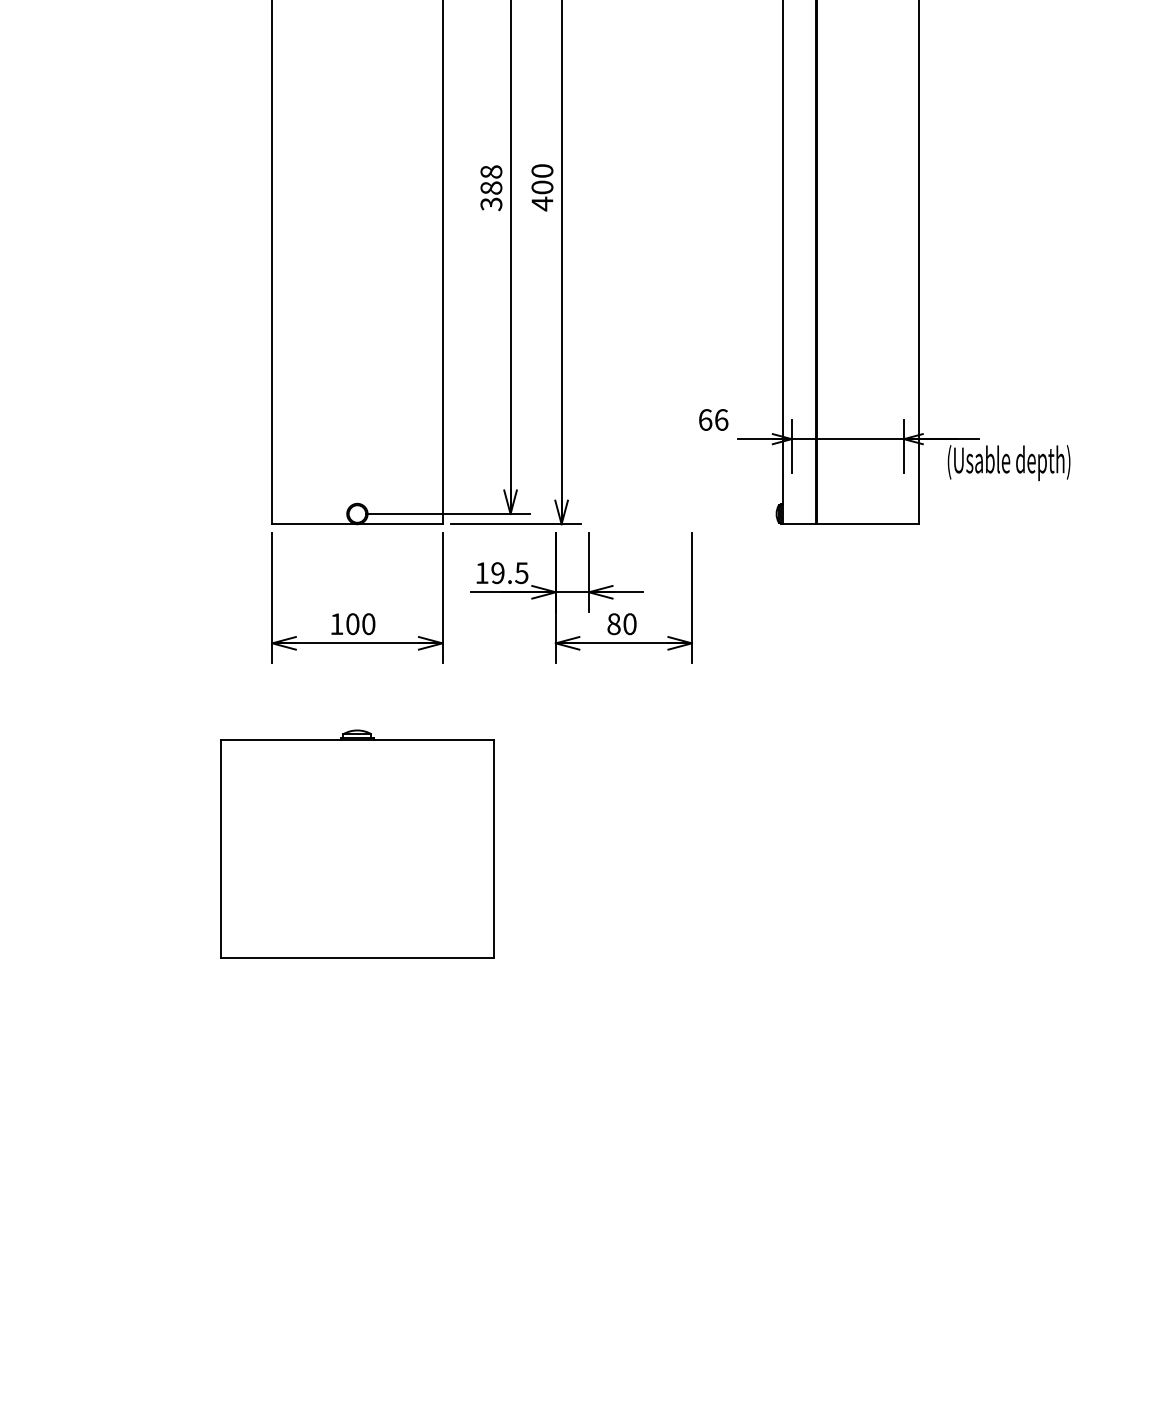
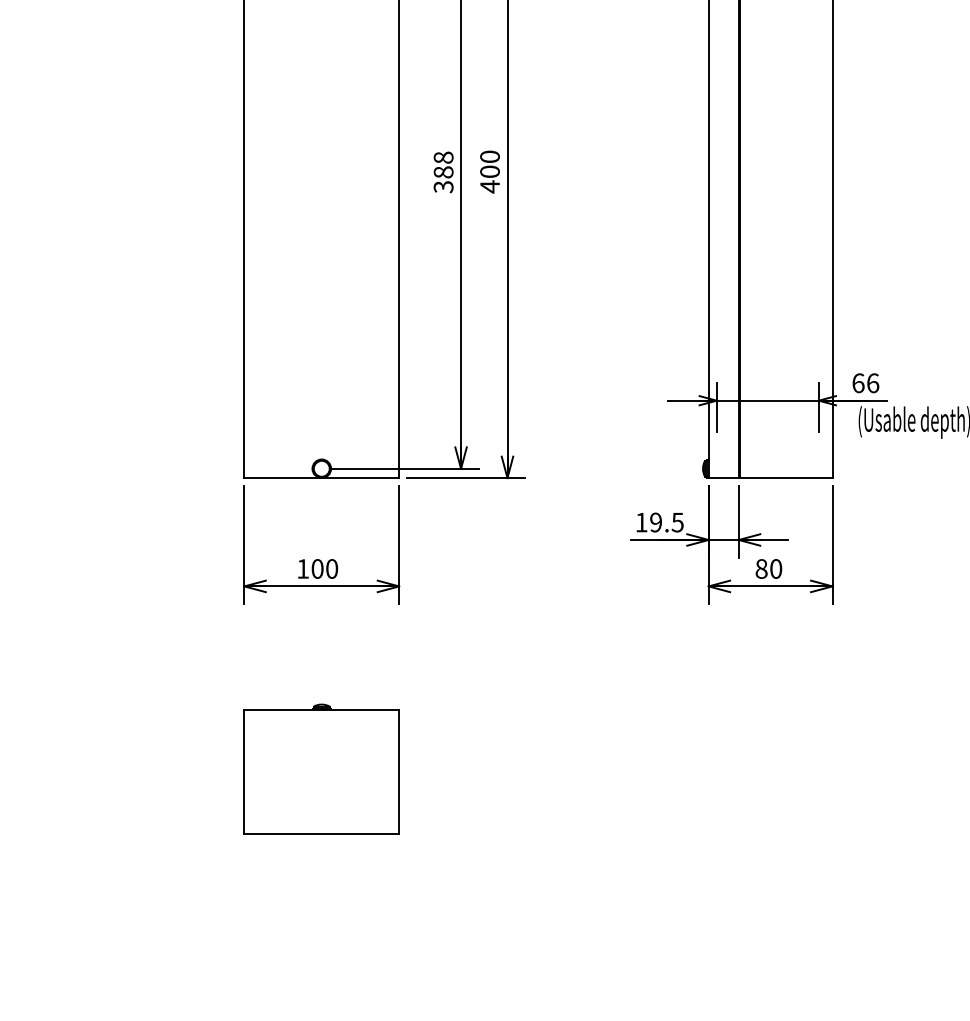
text: (713, 419) -> (865, 382), moved
part: (581, 597) -> (732, 544), moved
part: (357, 844) -> (321, 769), size x0.62

